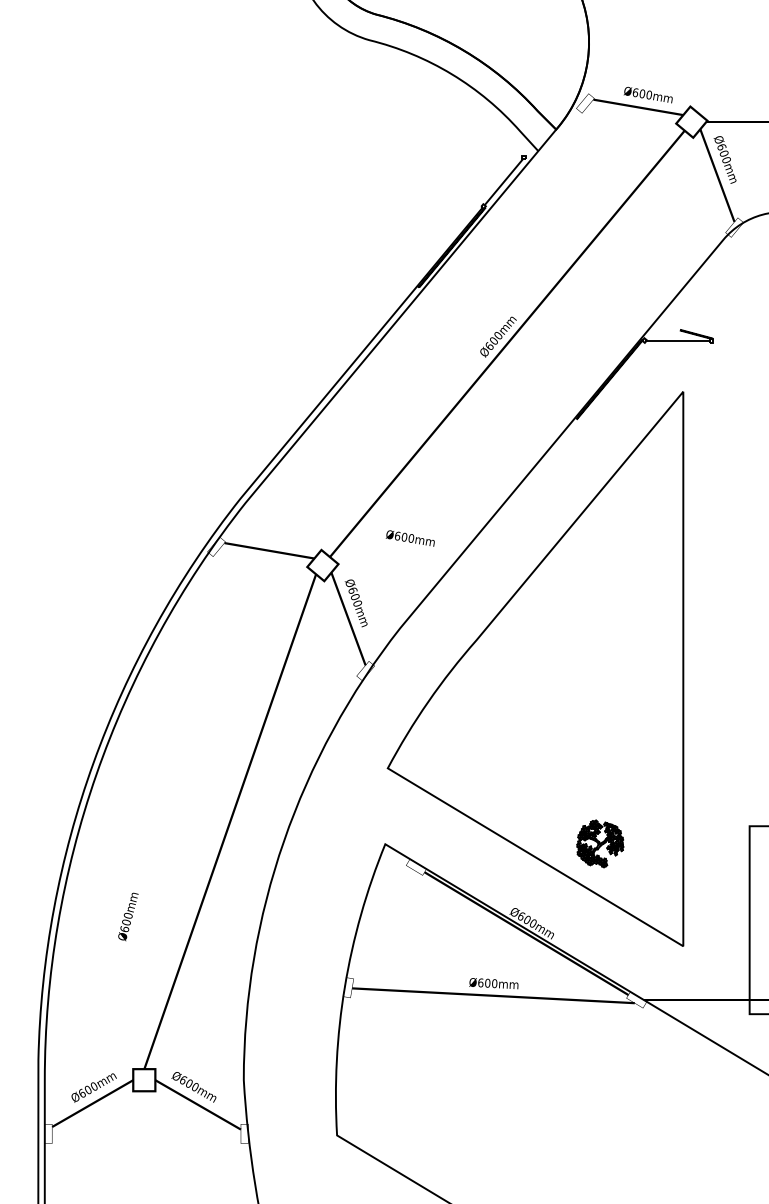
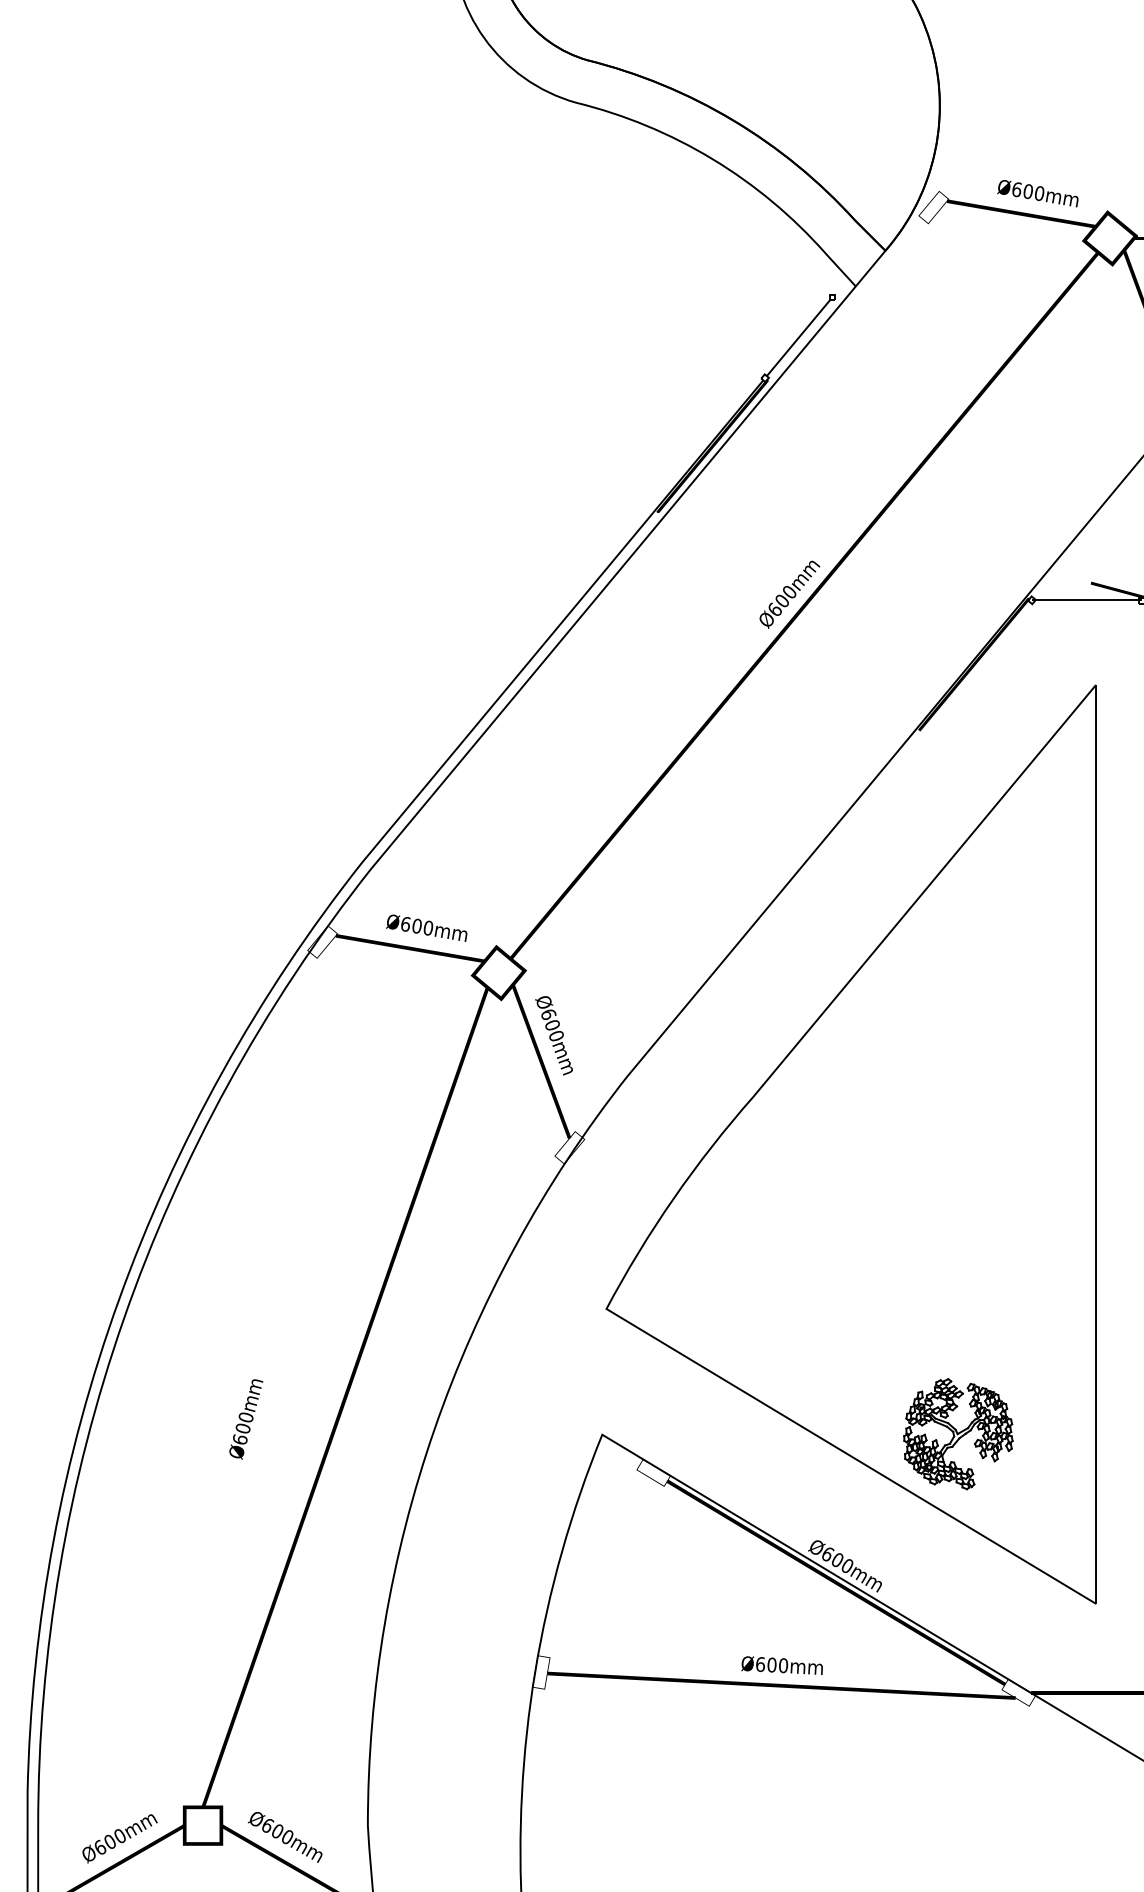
text: (409, 538) -> (425, 928), moved
part: (600, 843) -> (958, 1433), size x1.43
text: (128, 916) -> (246, 1418), moved

